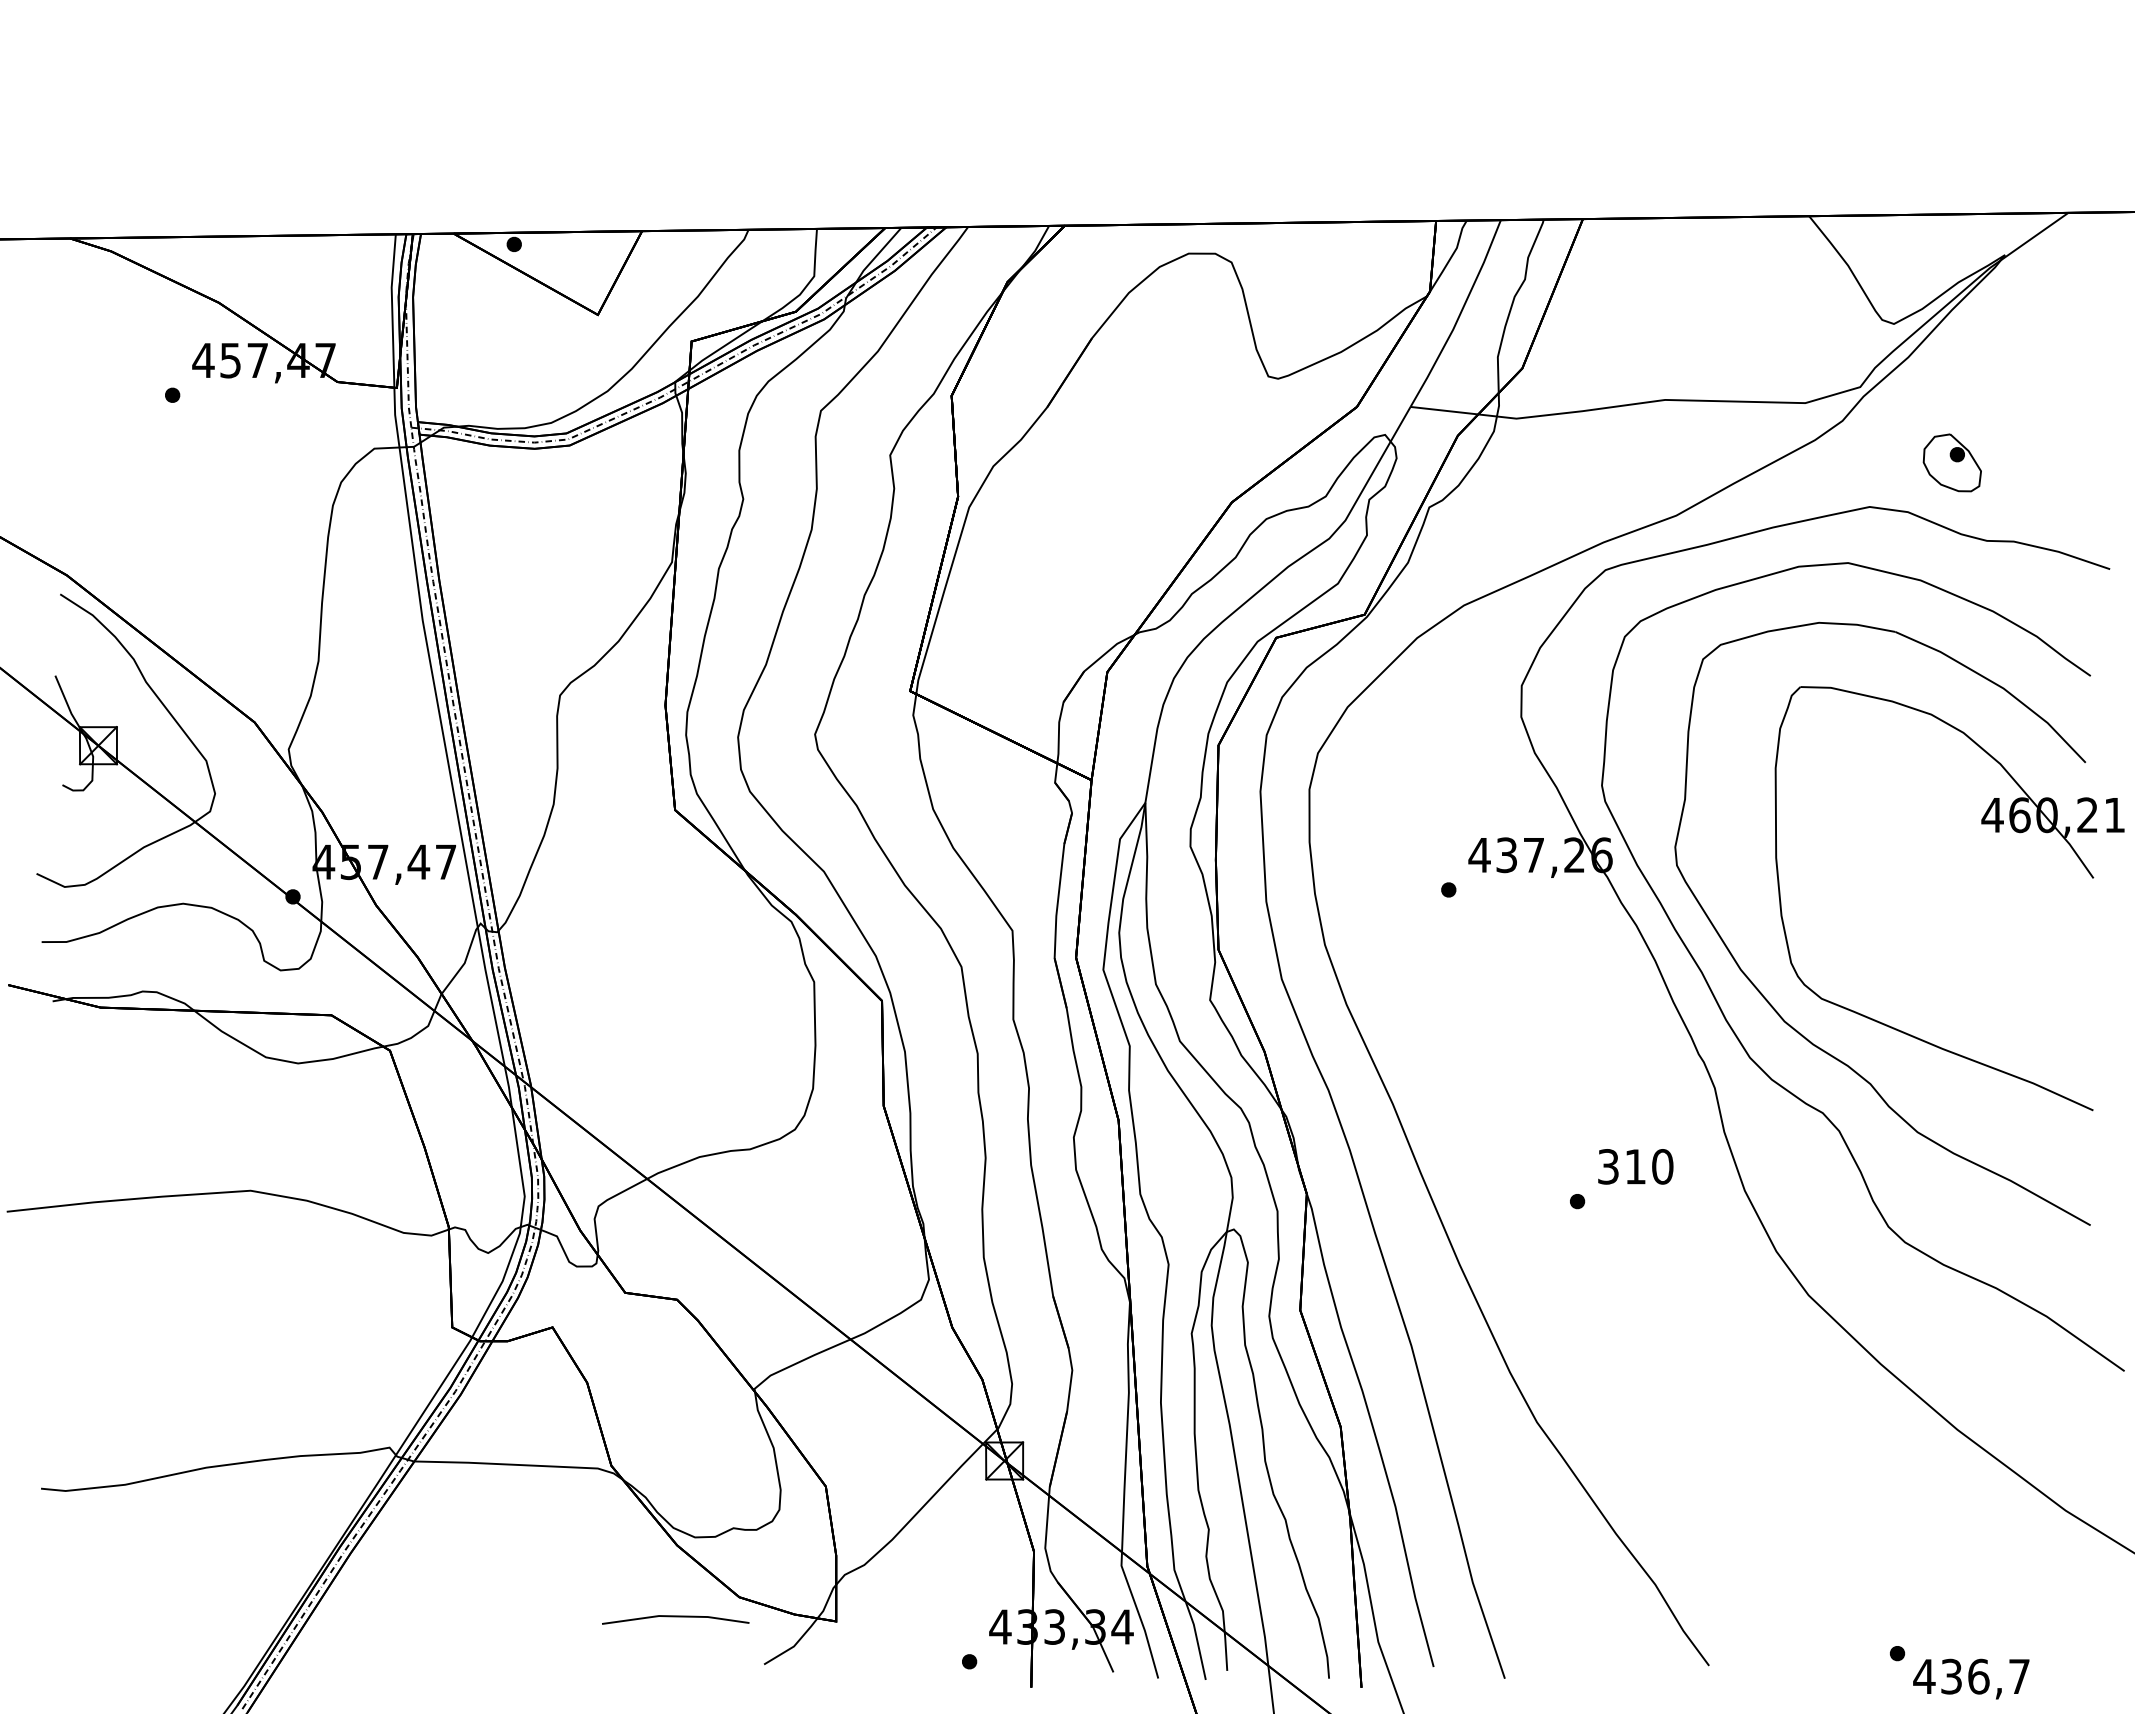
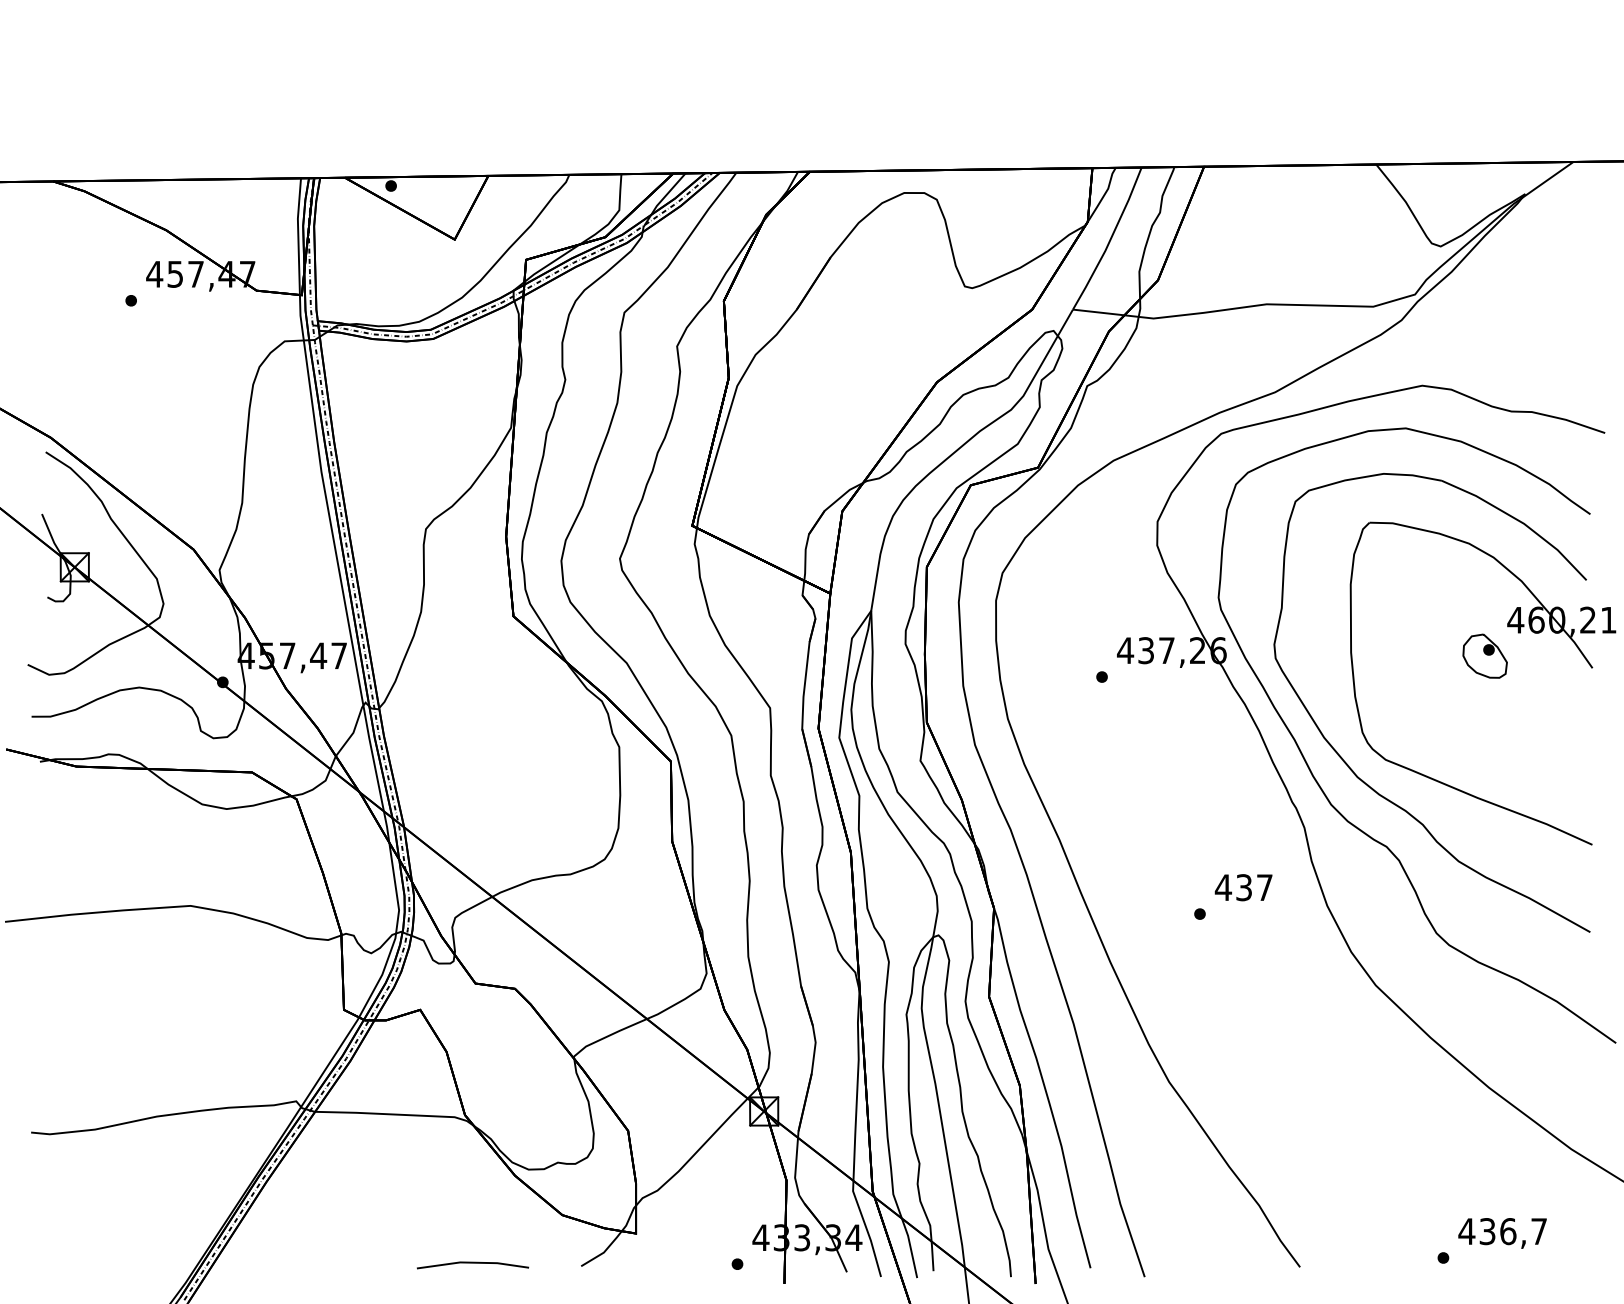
part: (1951, 461) -> (1484, 655), moved
text: (1634, 1166) -> (1243, 887), 310 -> 437
line: (676, 1617) -> (473, 1263), moved
text: (1971, 1679) -> (1502, 1233), moved

